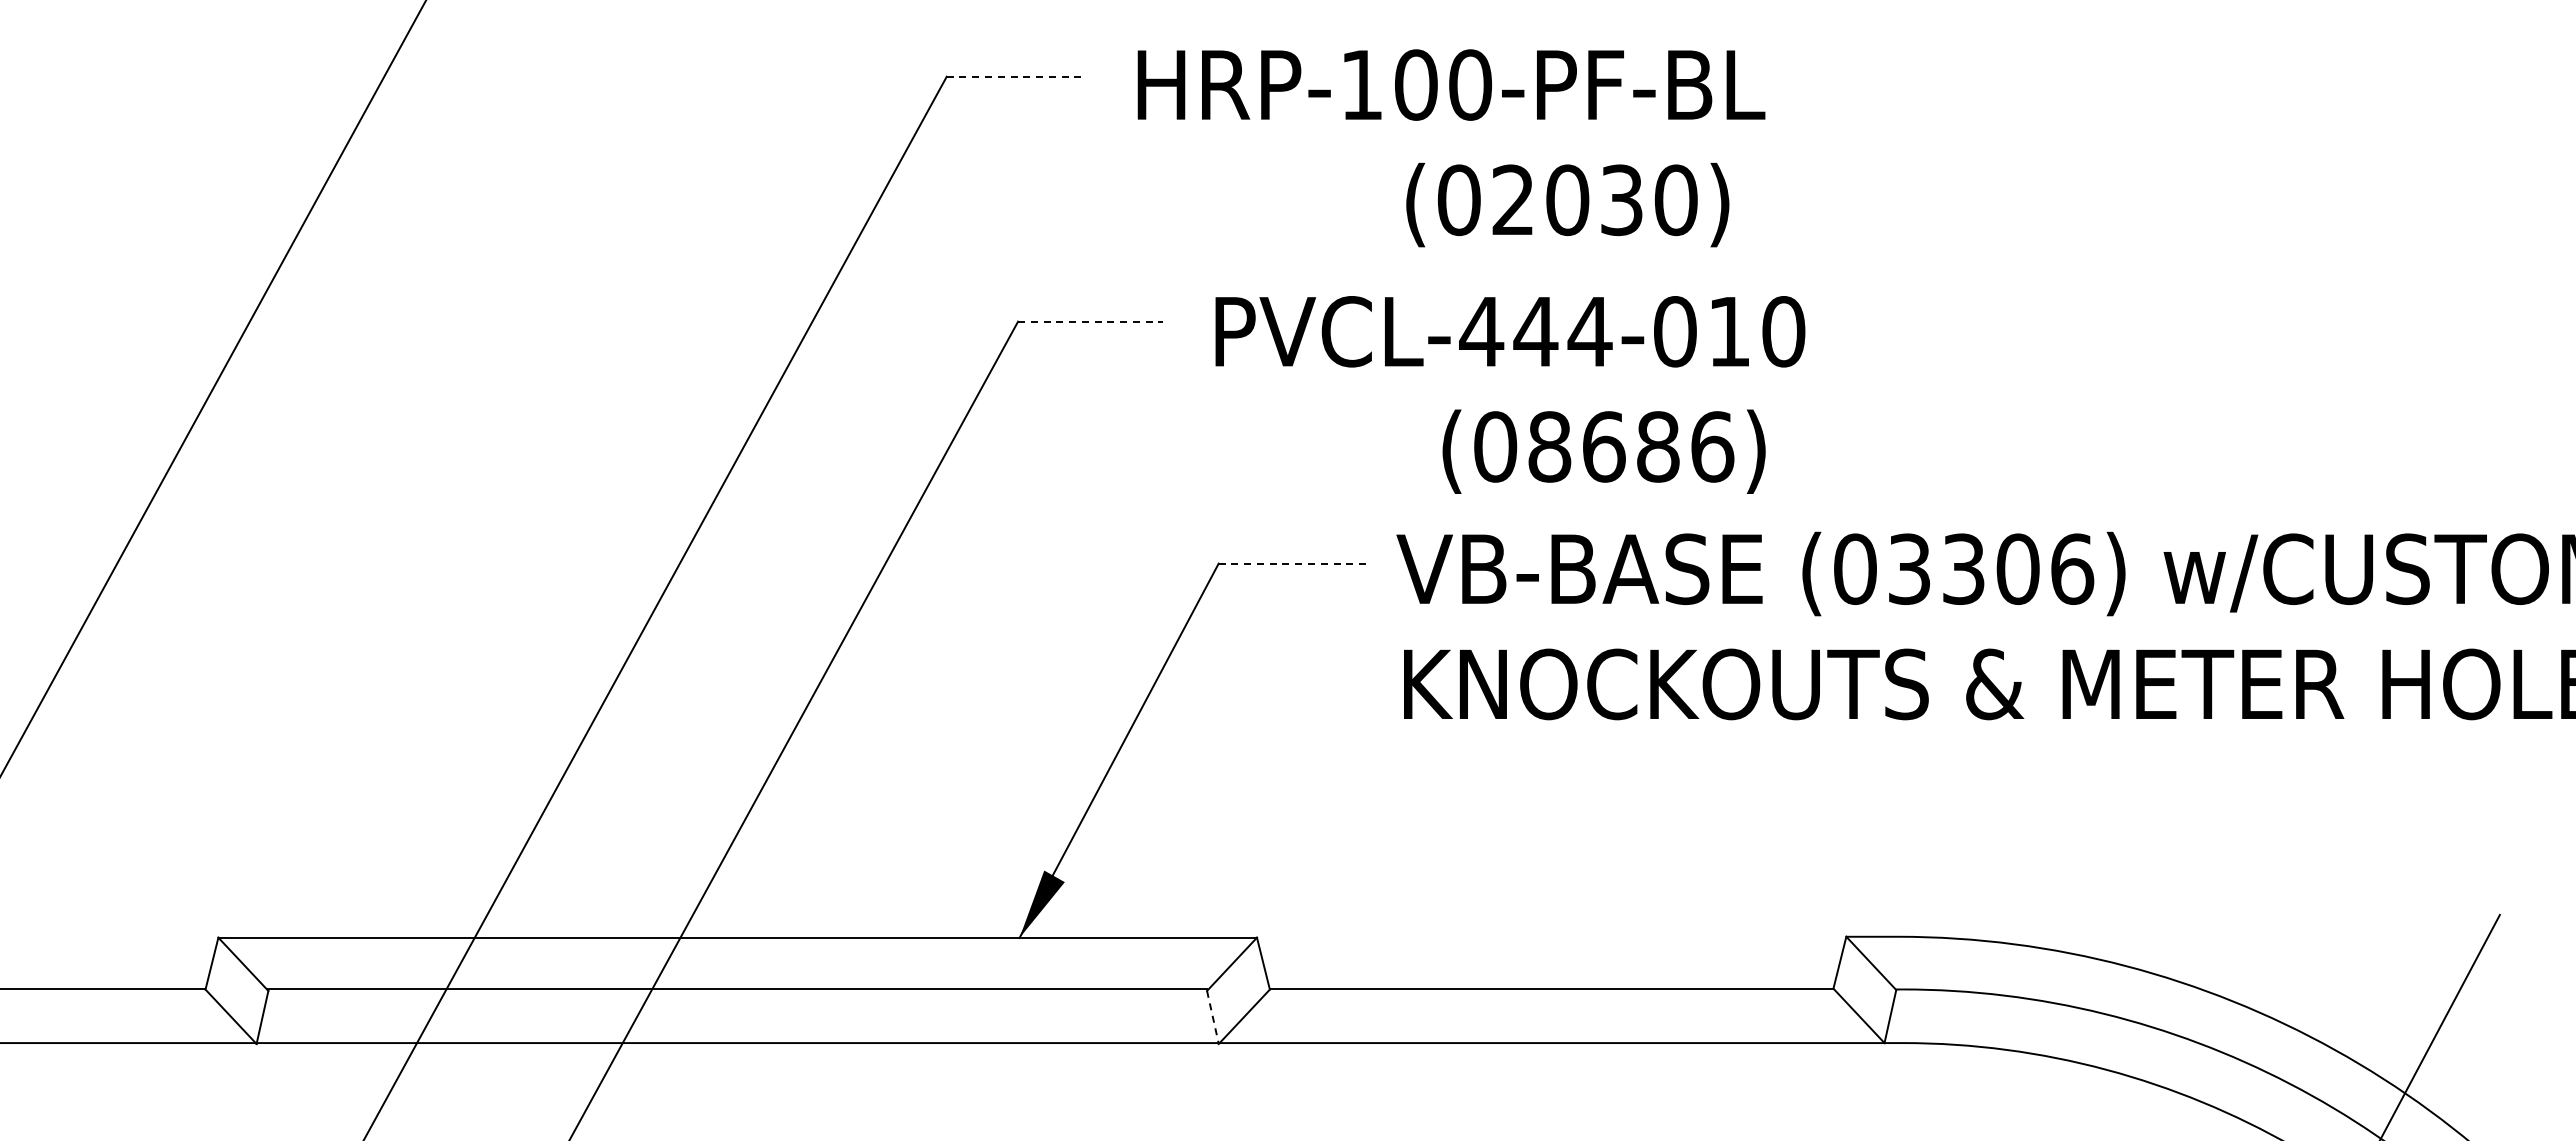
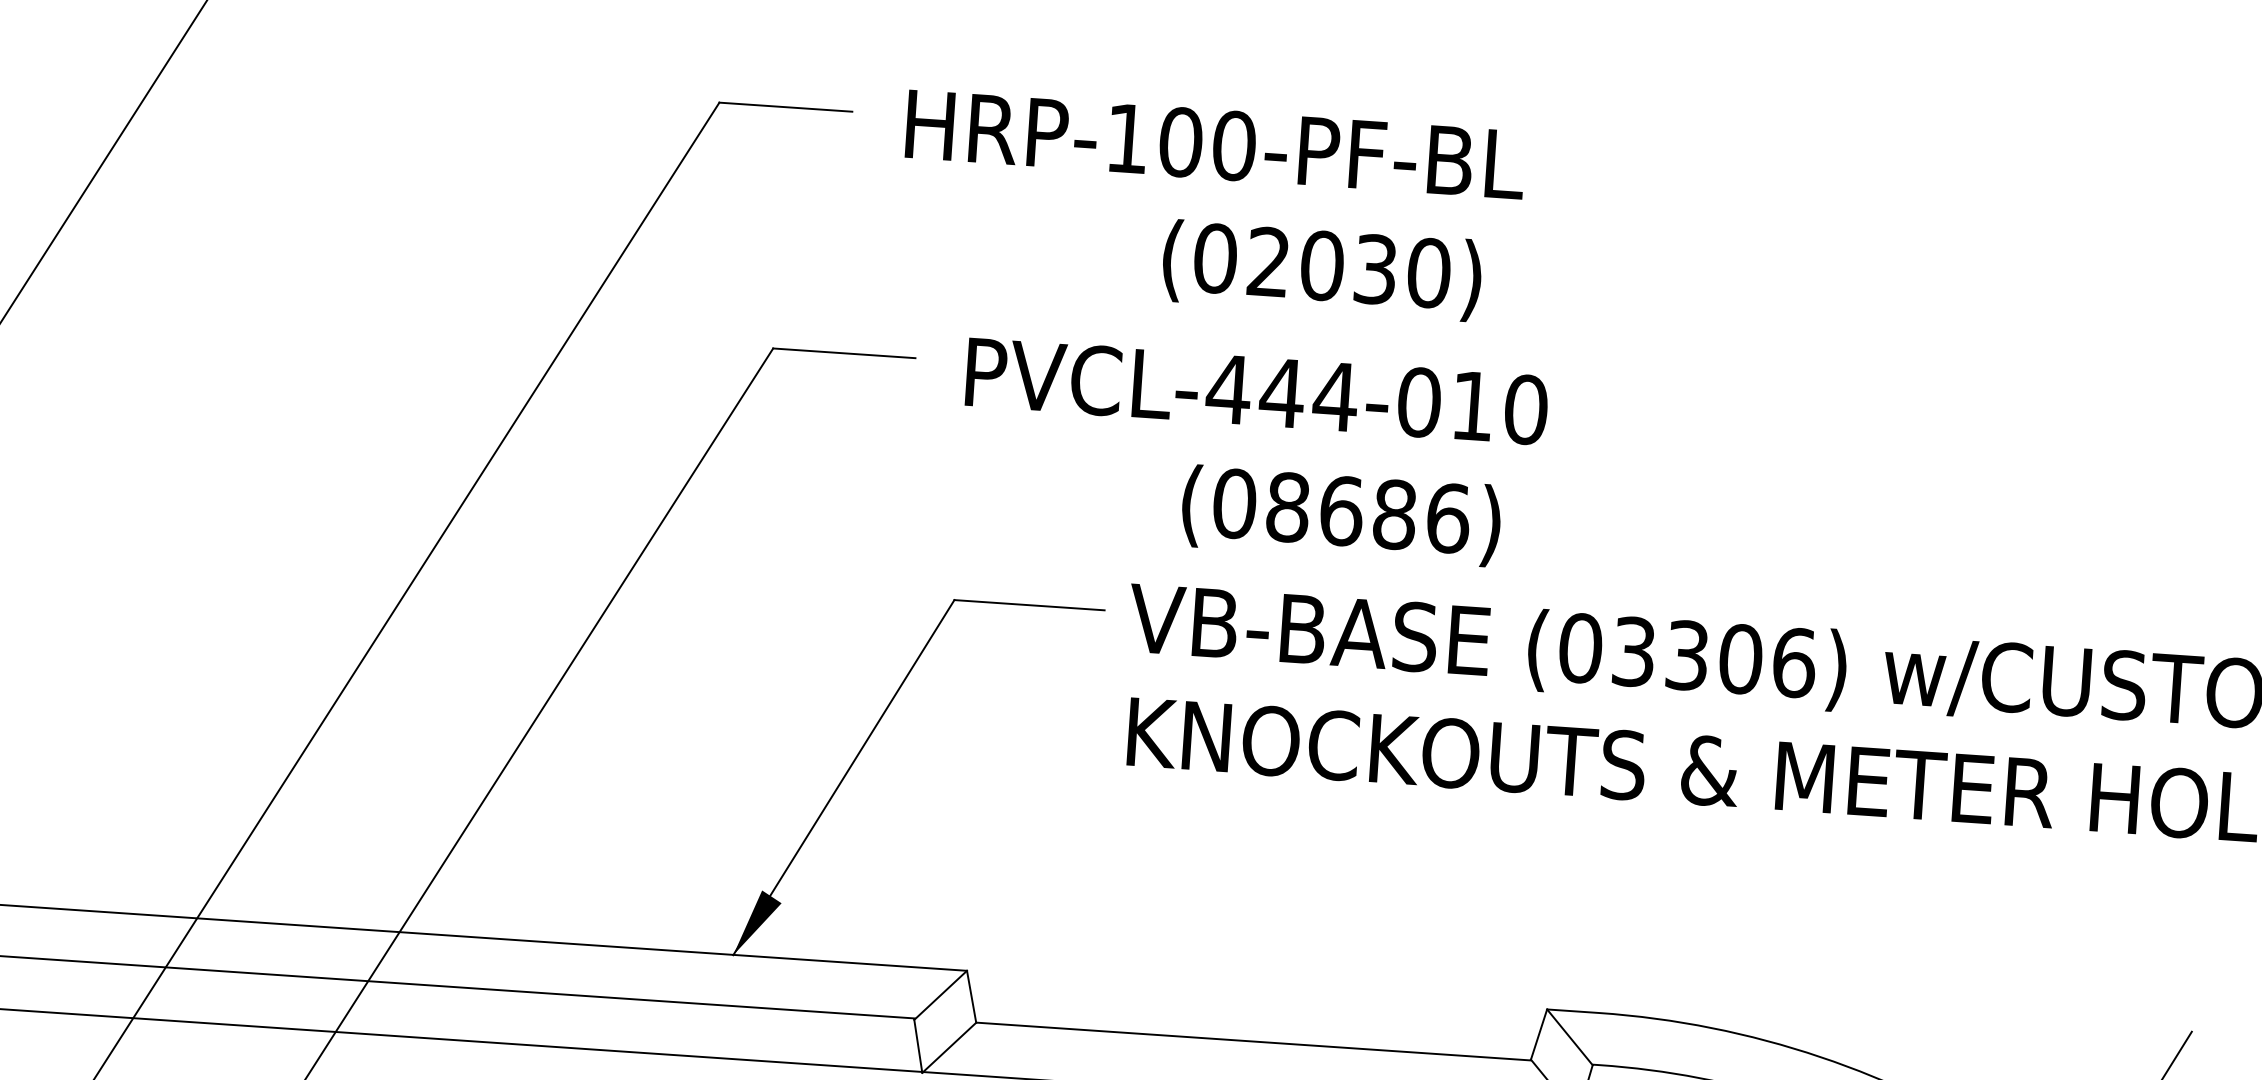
line: (1014, 76) -> (786, 106), dashed -> solid
line: (1090, 321) -> (844, 353), dashed -> solid
line: (1295, 563) -> (1030, 605), dashed -> solid
line: (1213, 1017) -> (918, 1046), dashed -> solid

